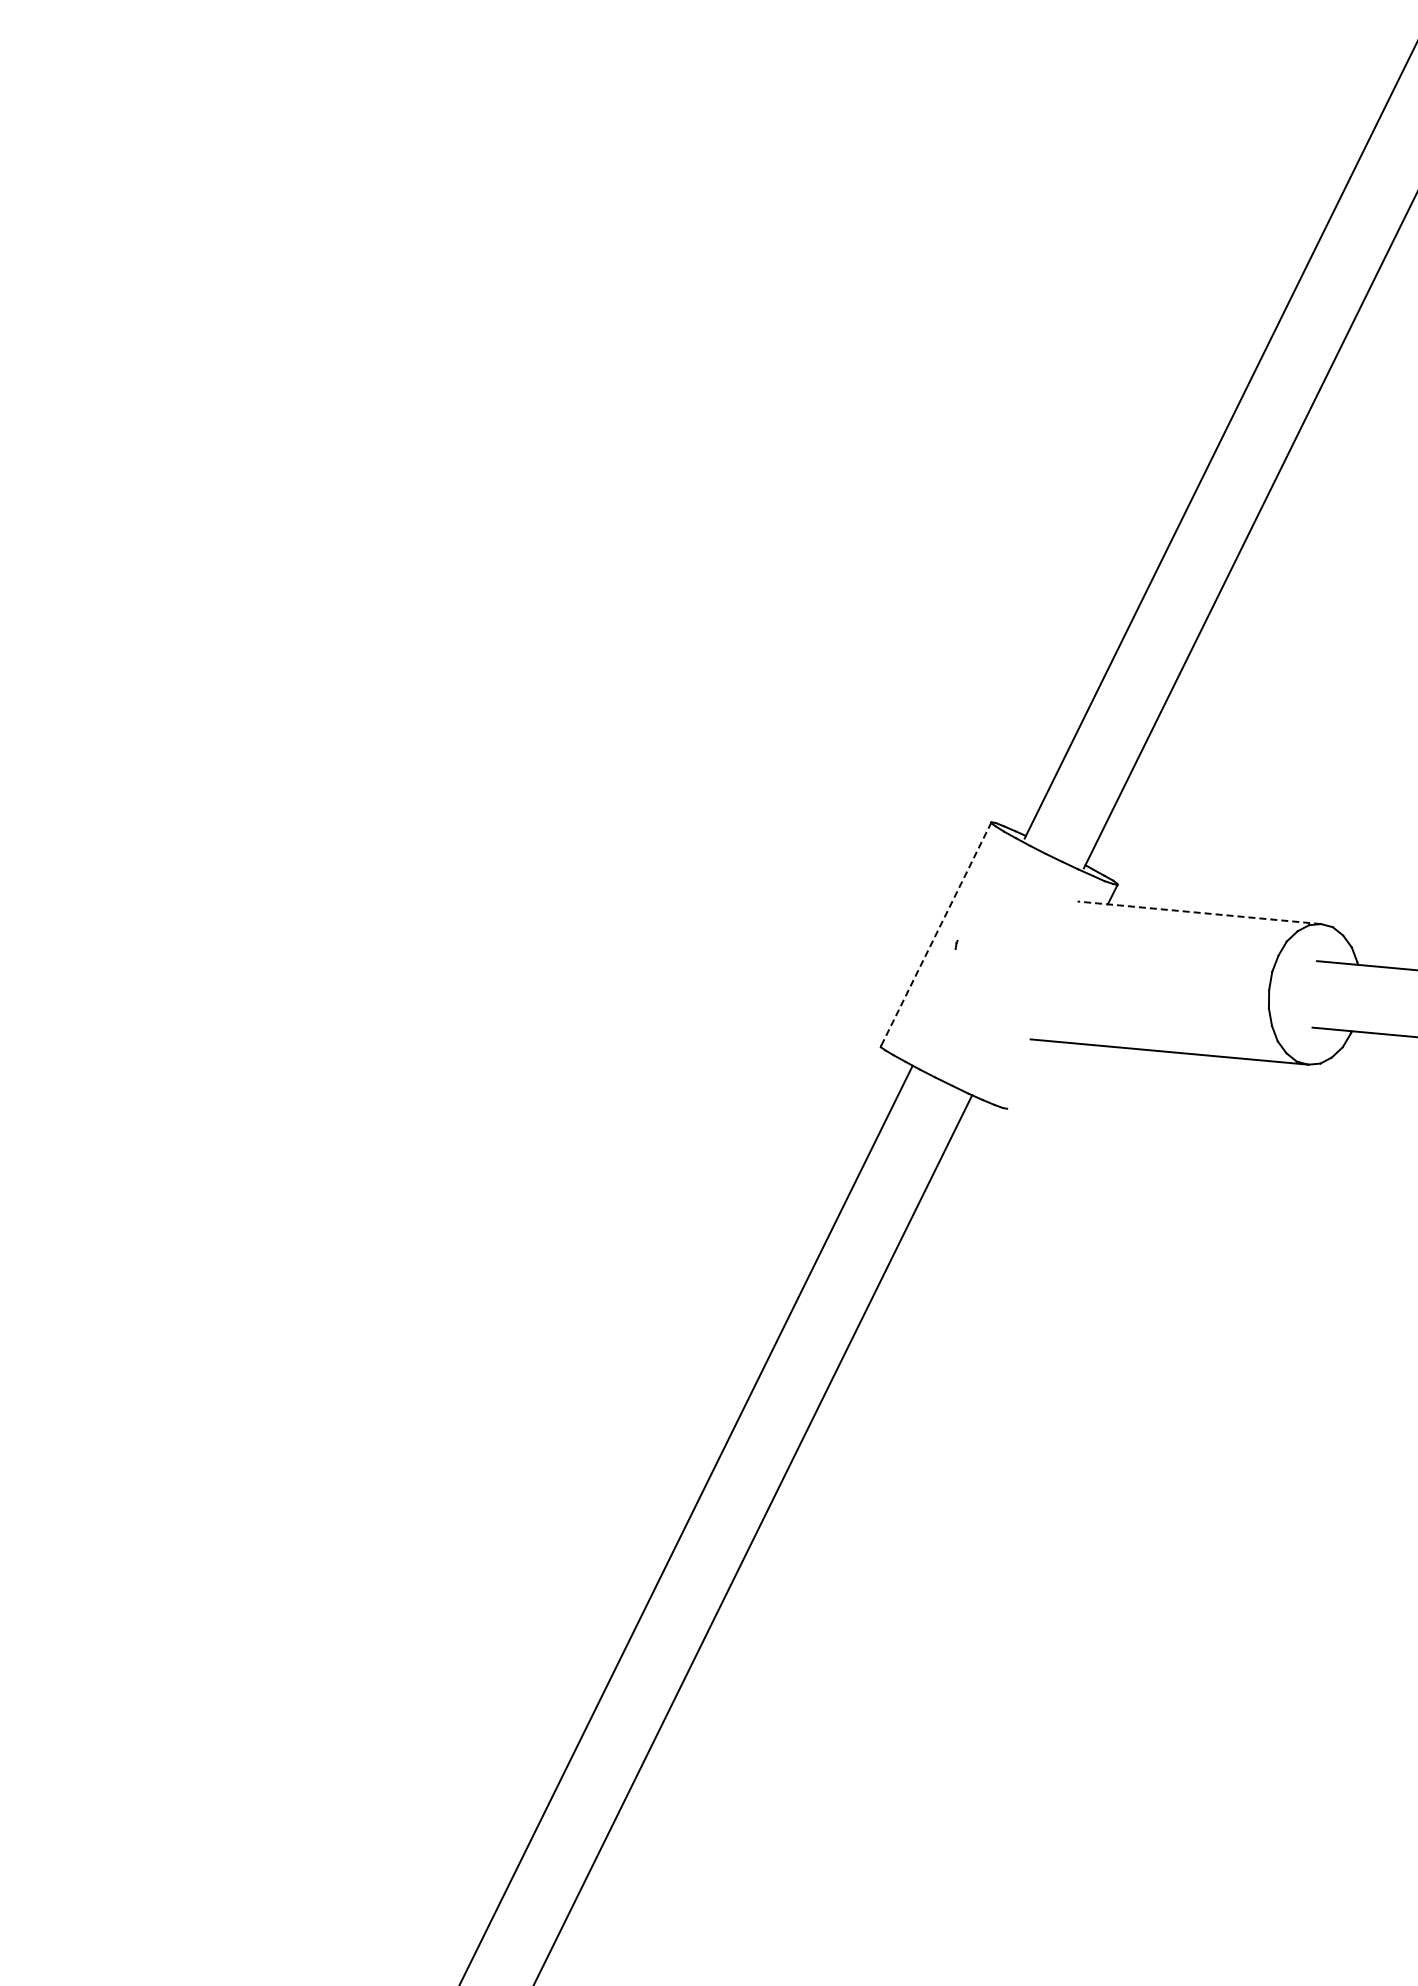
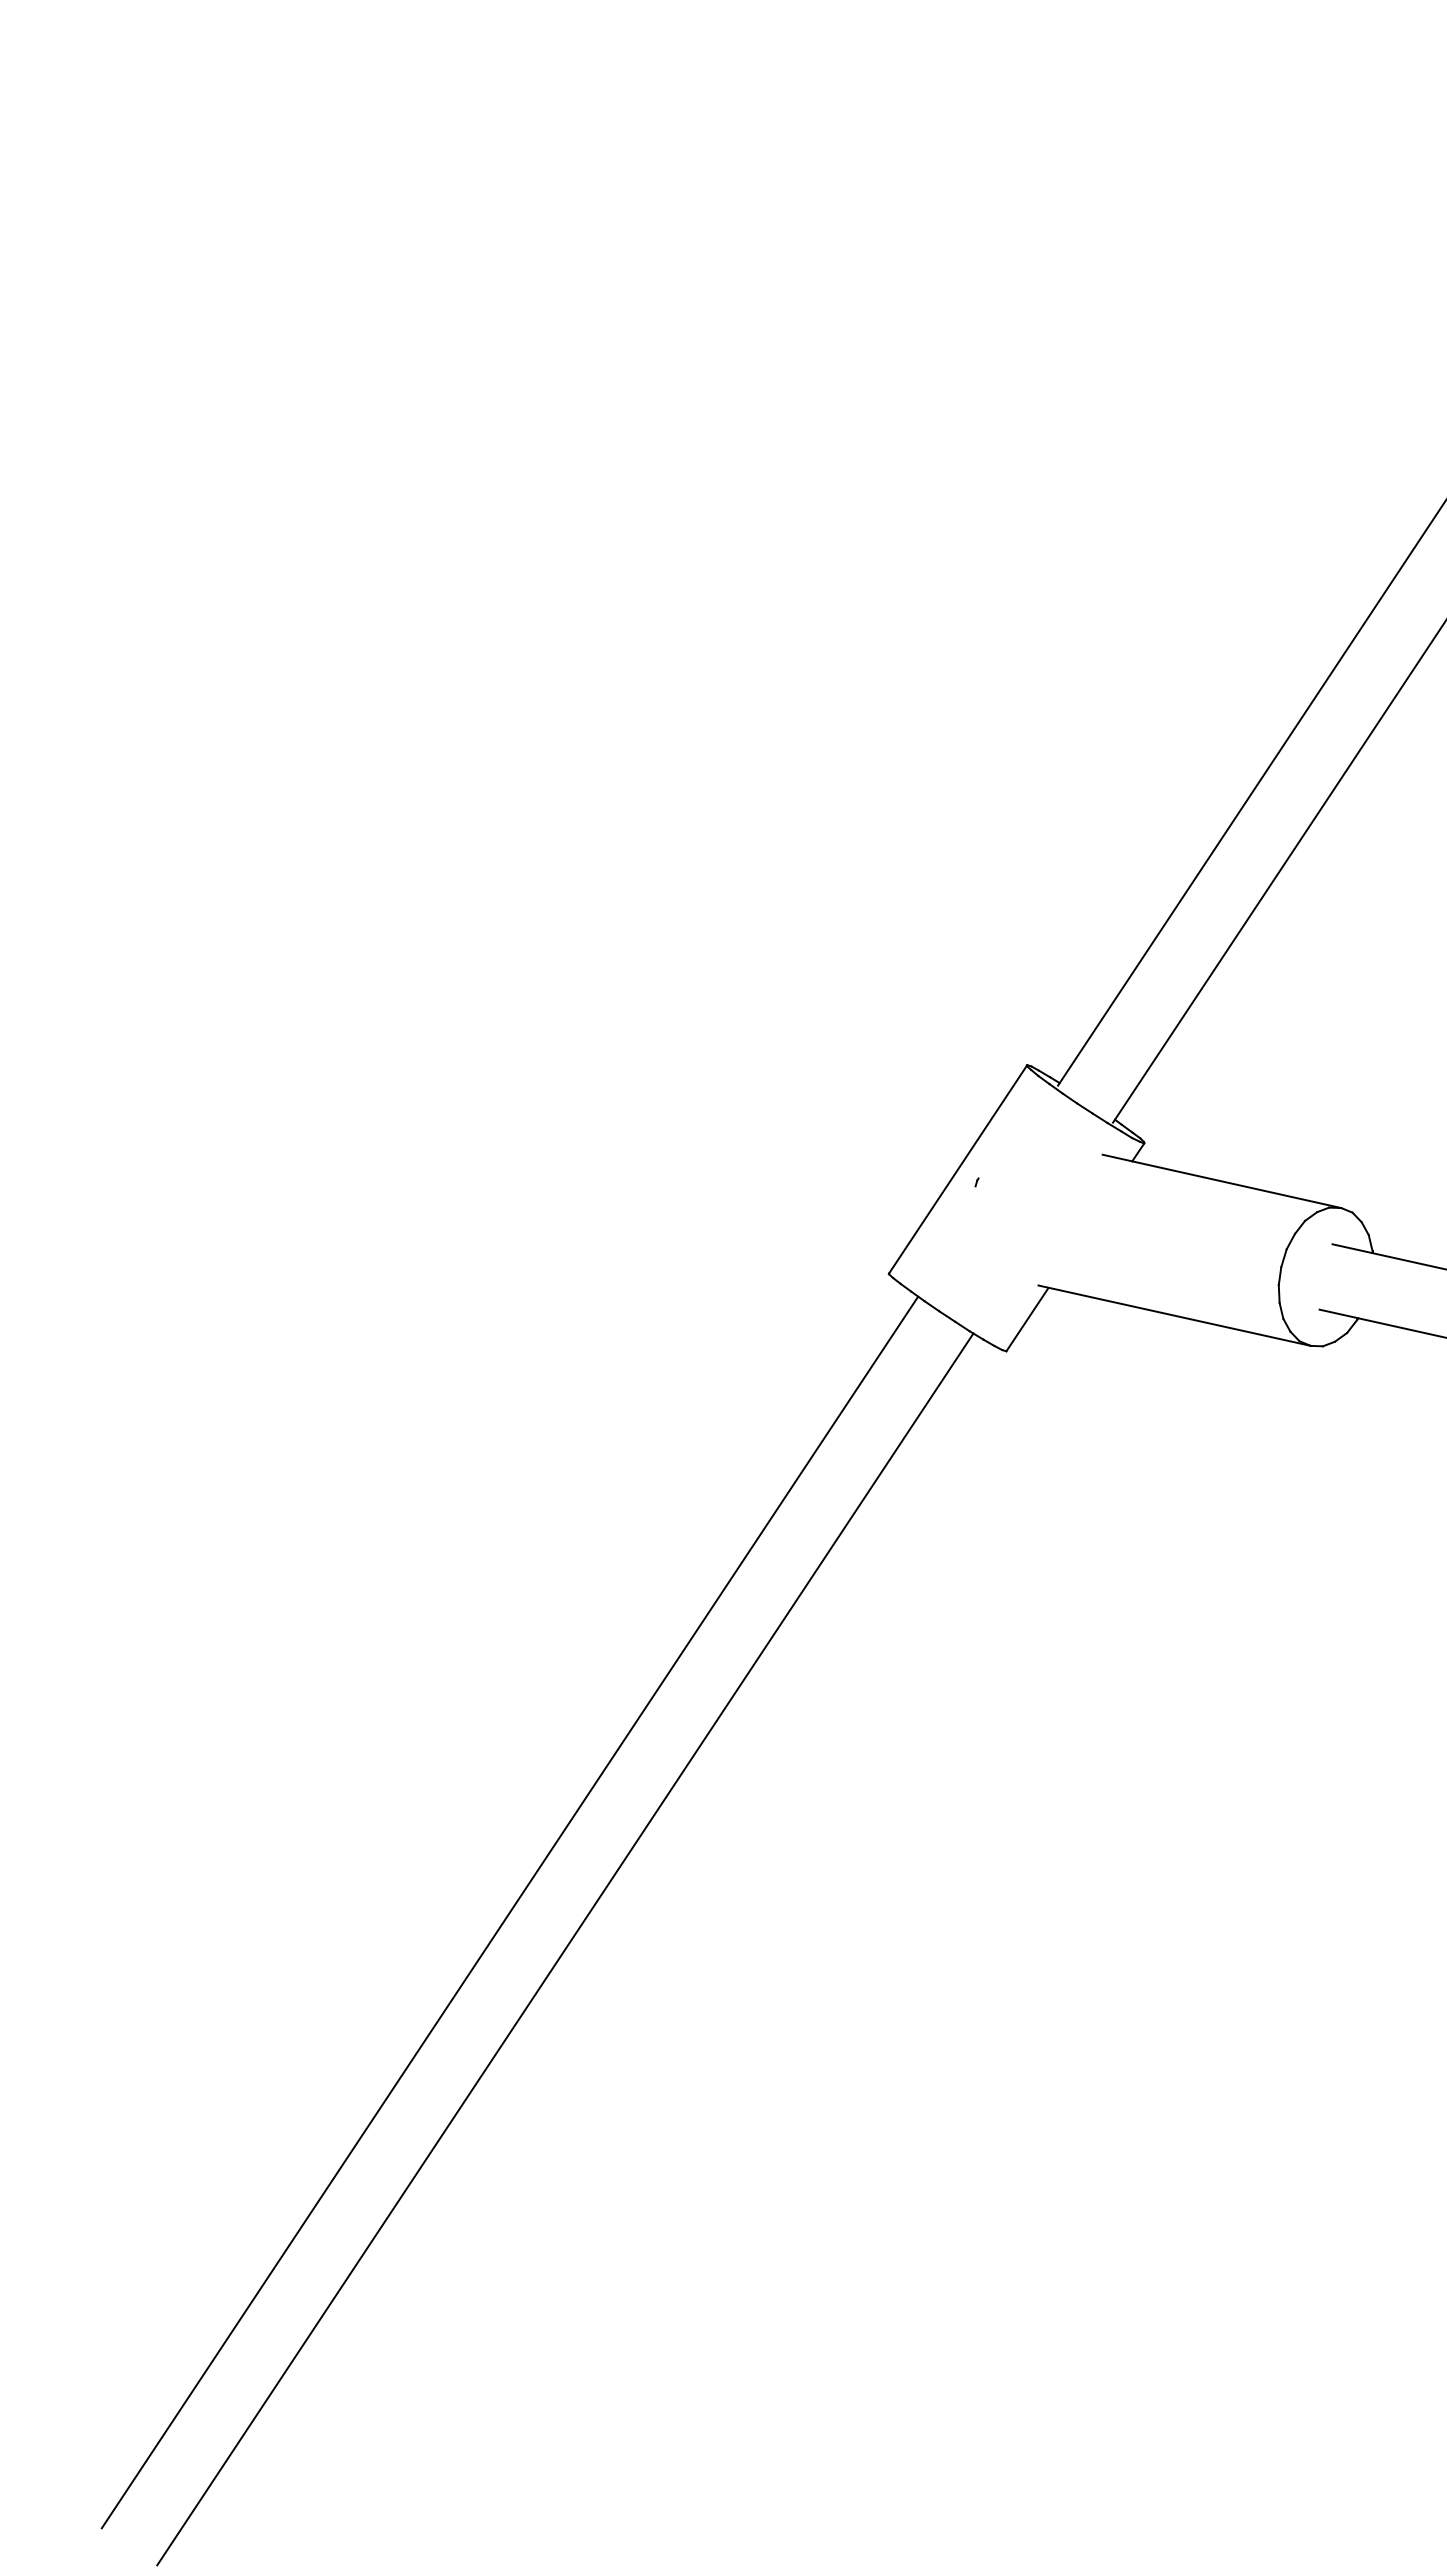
line: (1198, 912) -> (1221, 1181), dashed -> solid
line: (936, 934) -> (958, 1169), dashed -> solid
line: (1024, 1074) -> (1027, 1319), added

